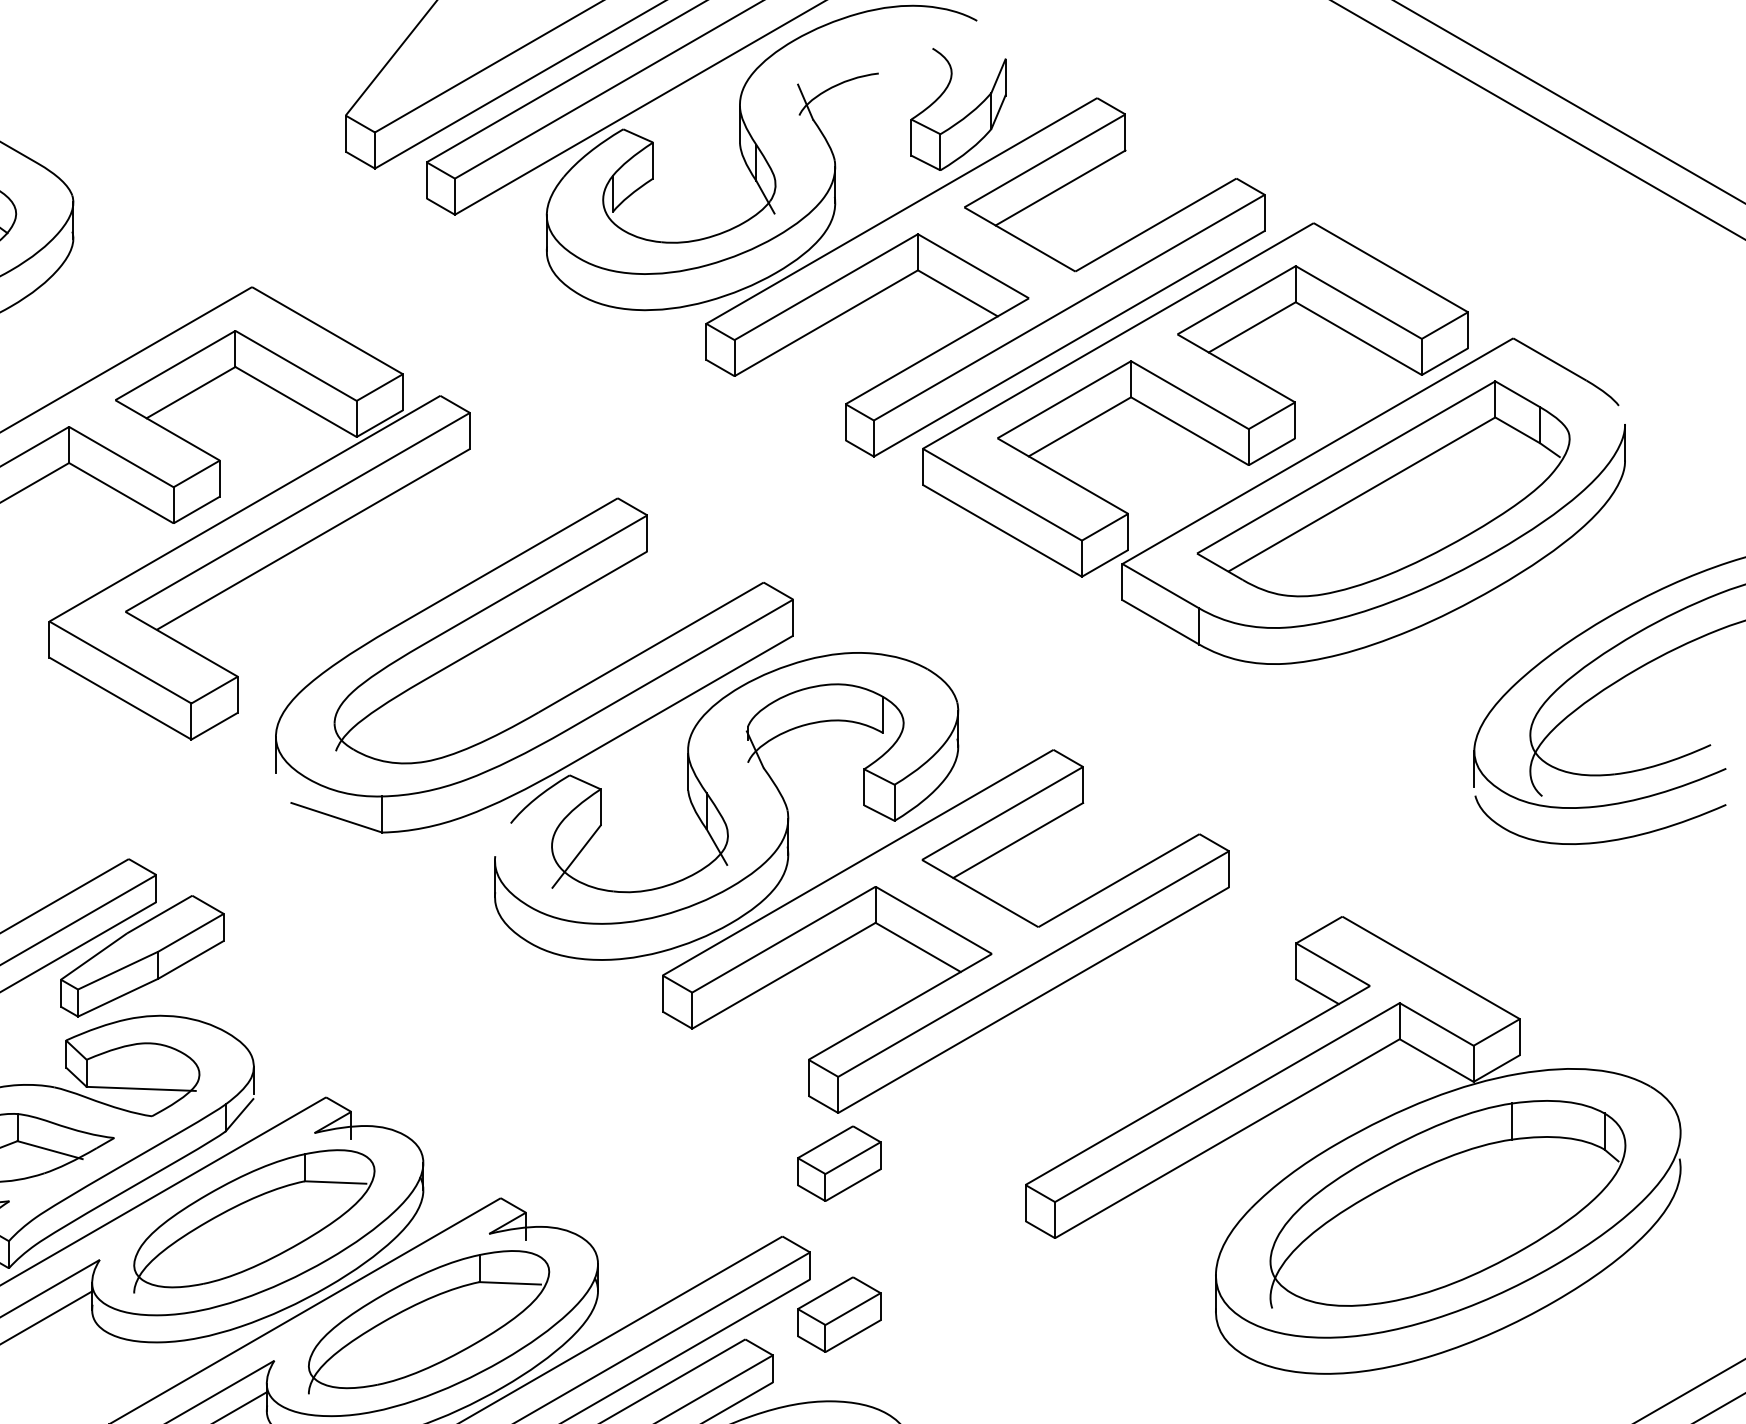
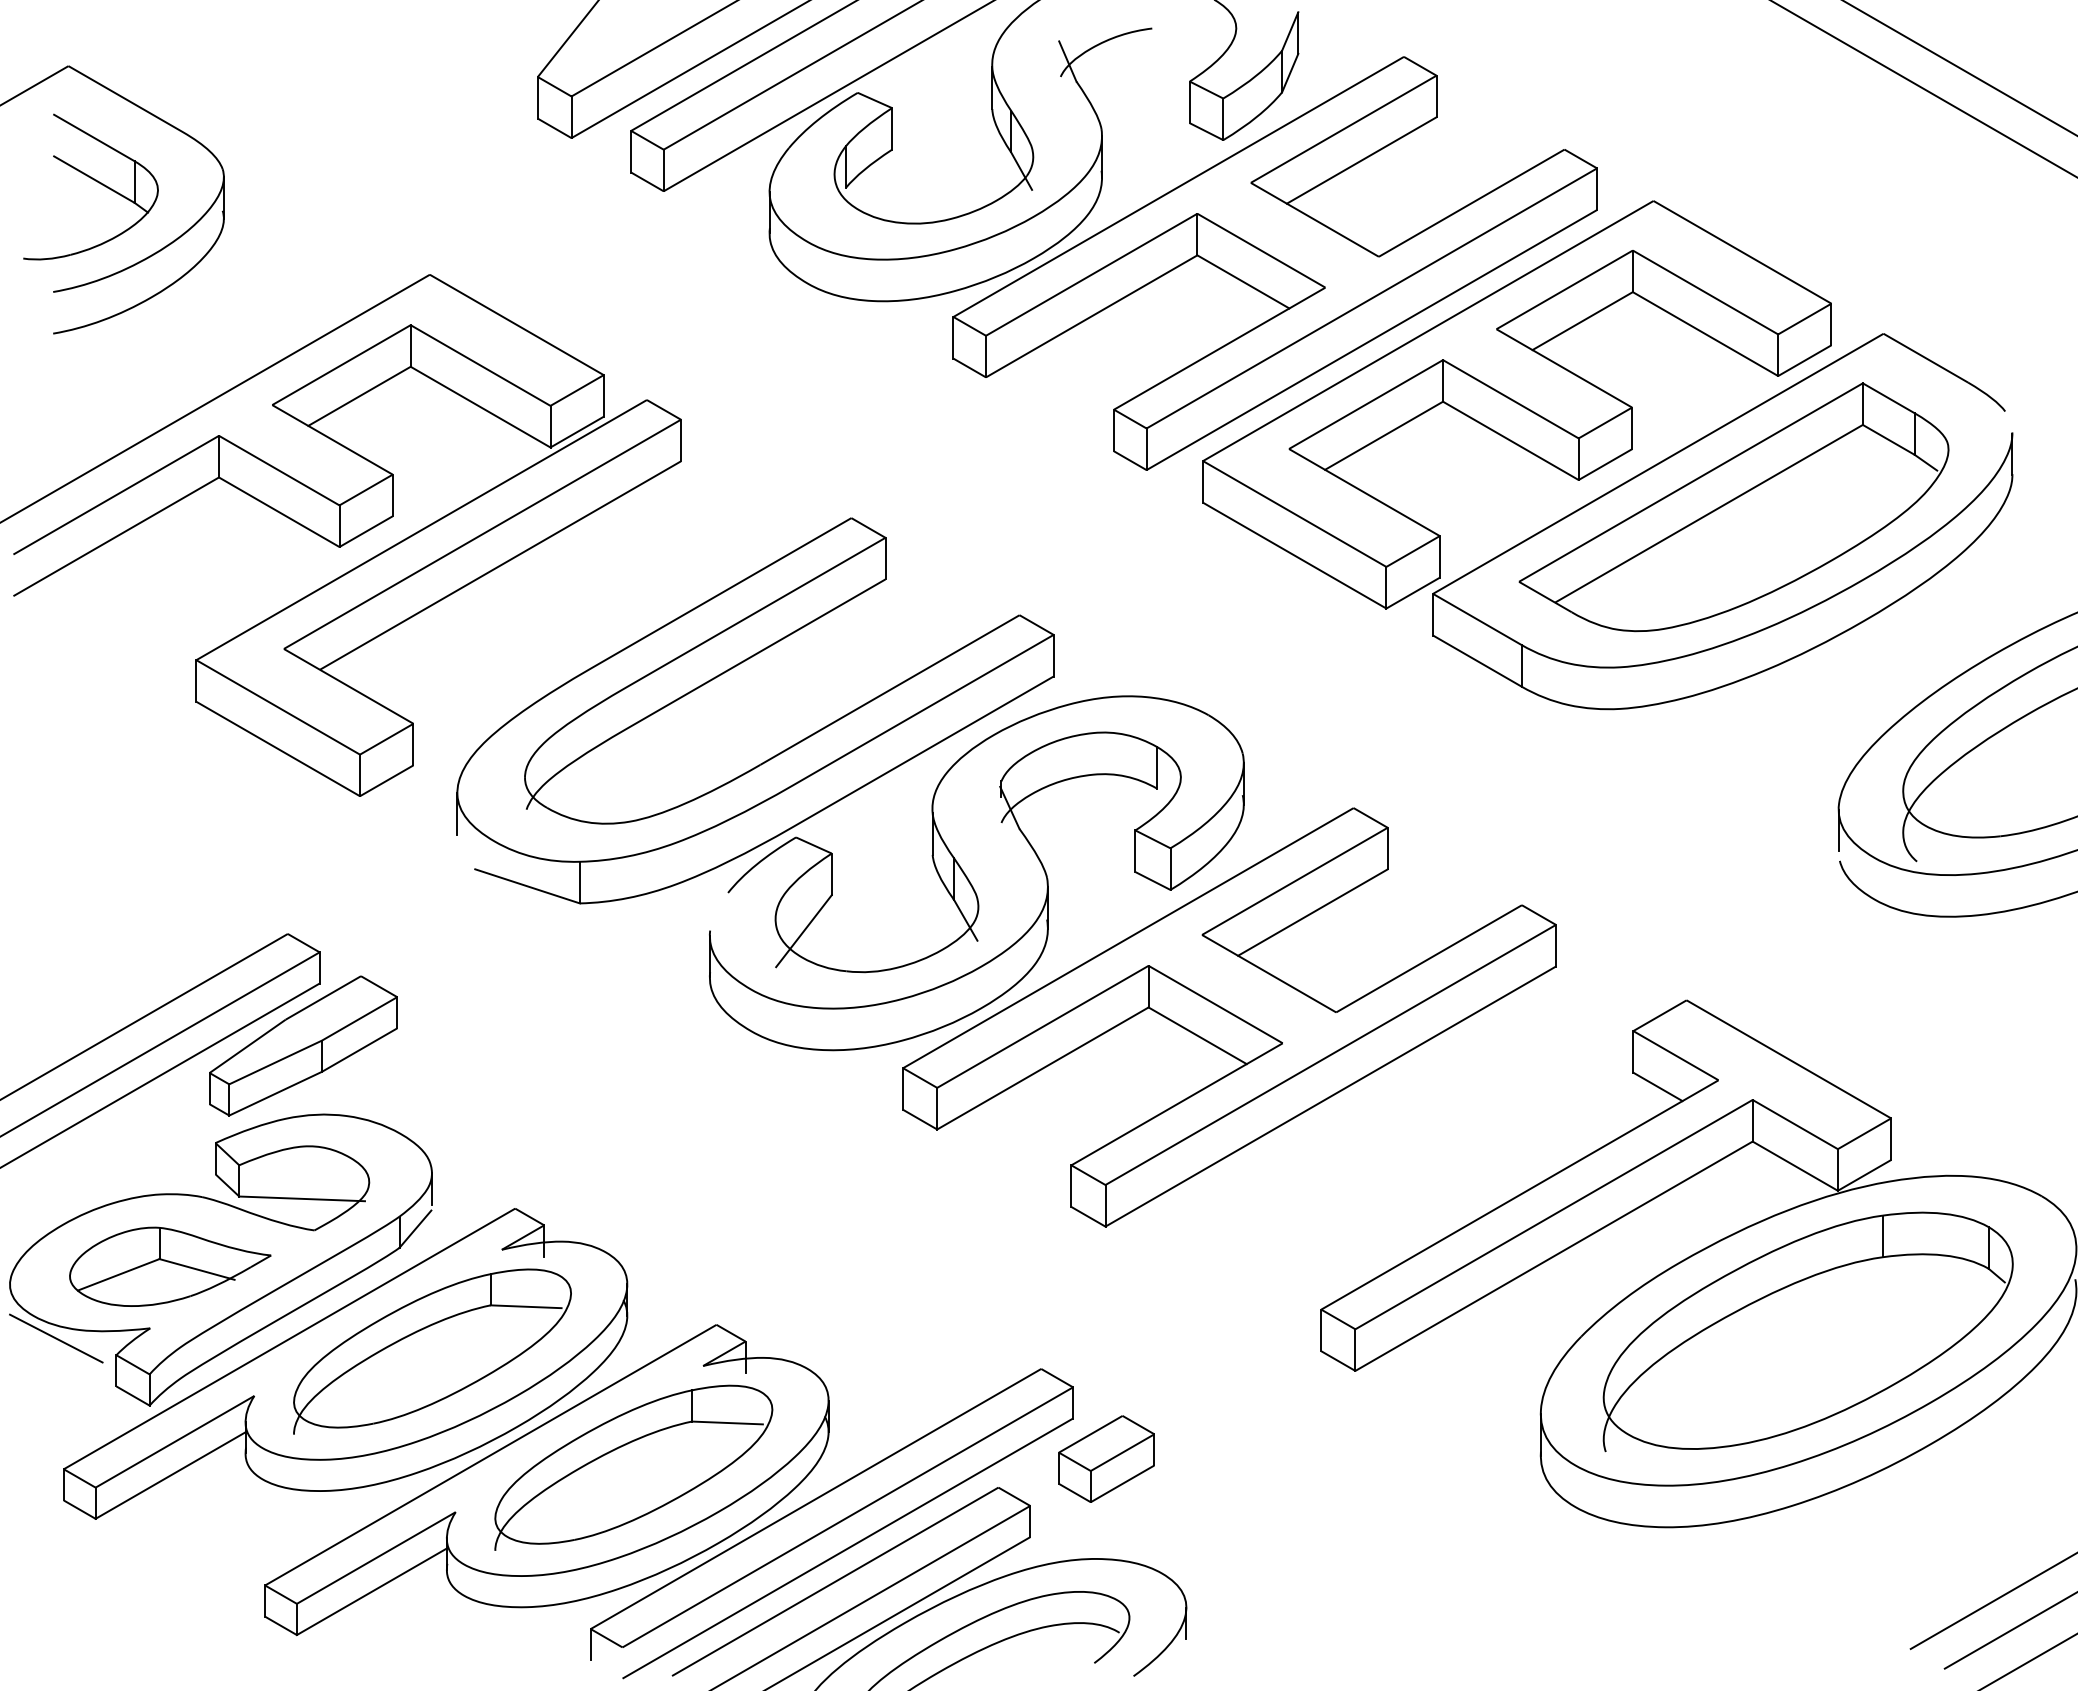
part: (839, 1163) -> (1106, 1284), removed

